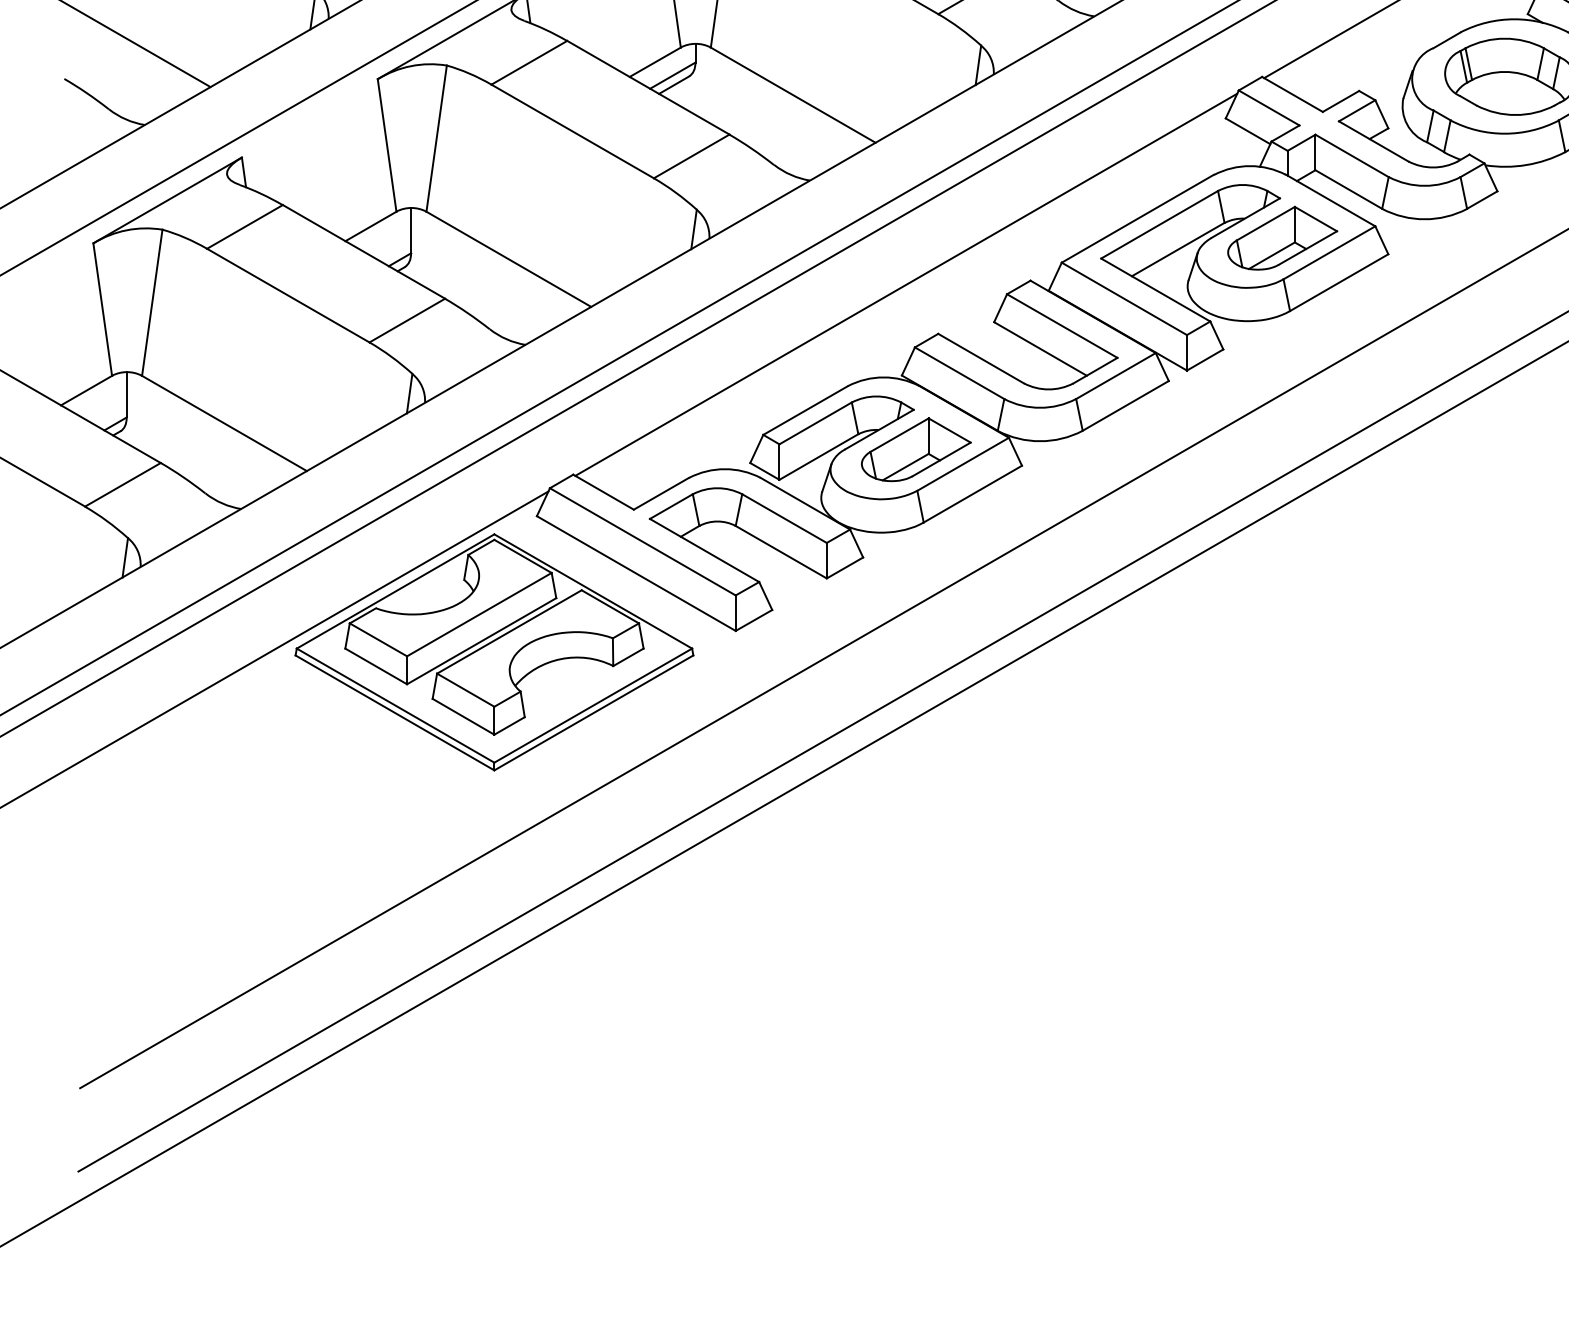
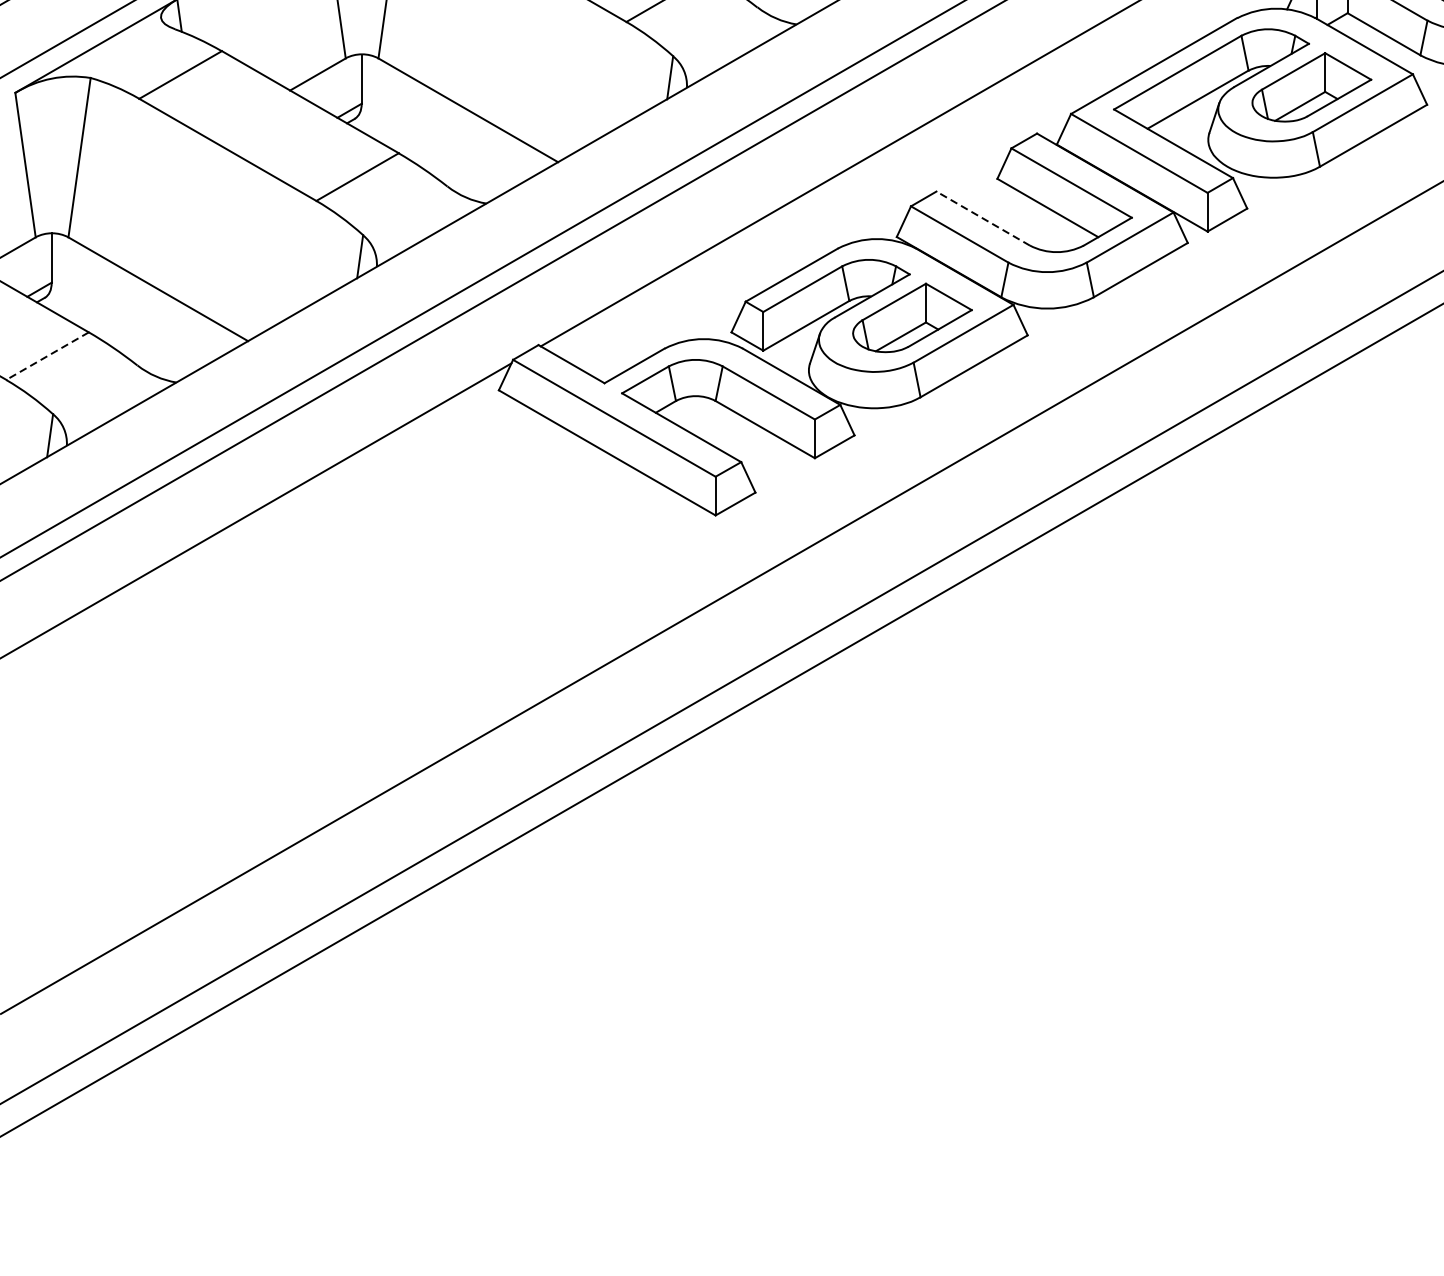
line: (981, 358) -> (983, 218), solid -> dashed
line: (122, 484) -> (47, 355), solid -> dashed
part: (494, 652) -> (452, 538), removed

